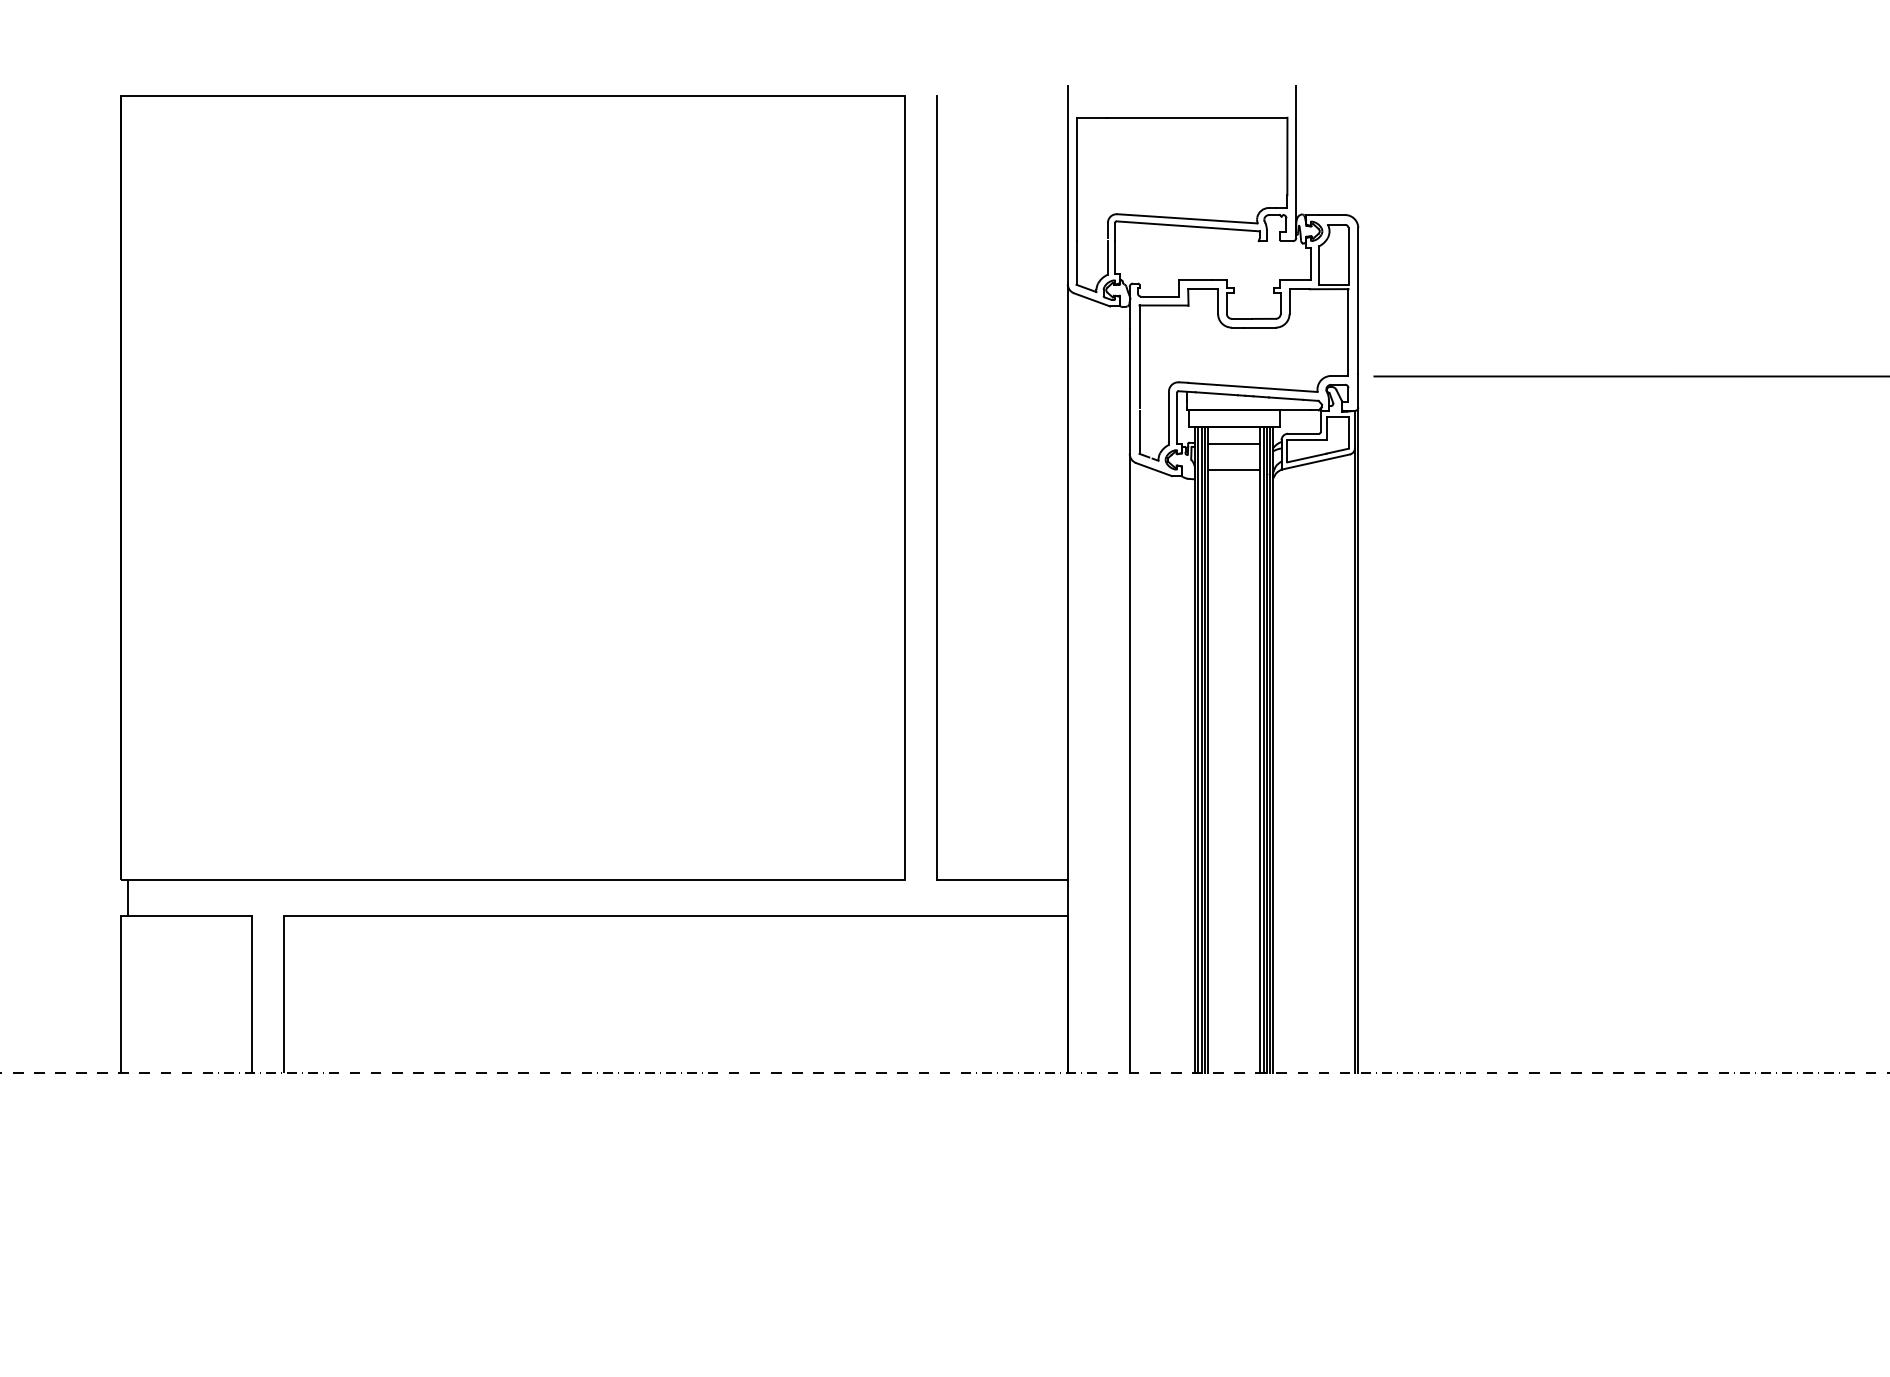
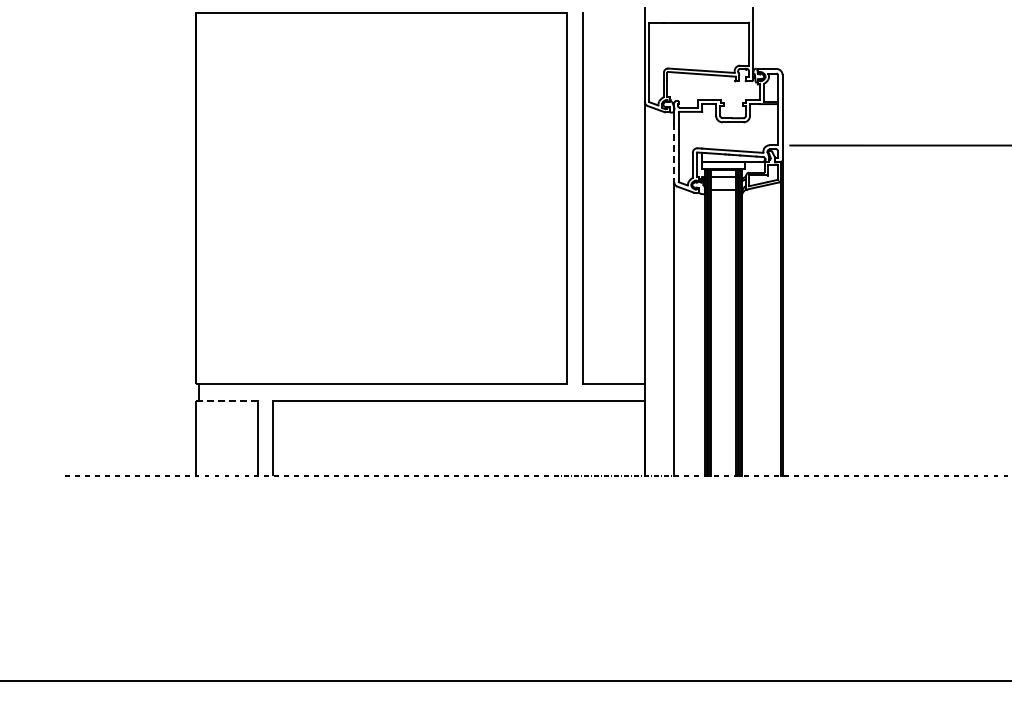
line: (1130, 391) -> (674, 152), solid -> dashed
line: (185, 916) -> (226, 401), solid -> dashed

